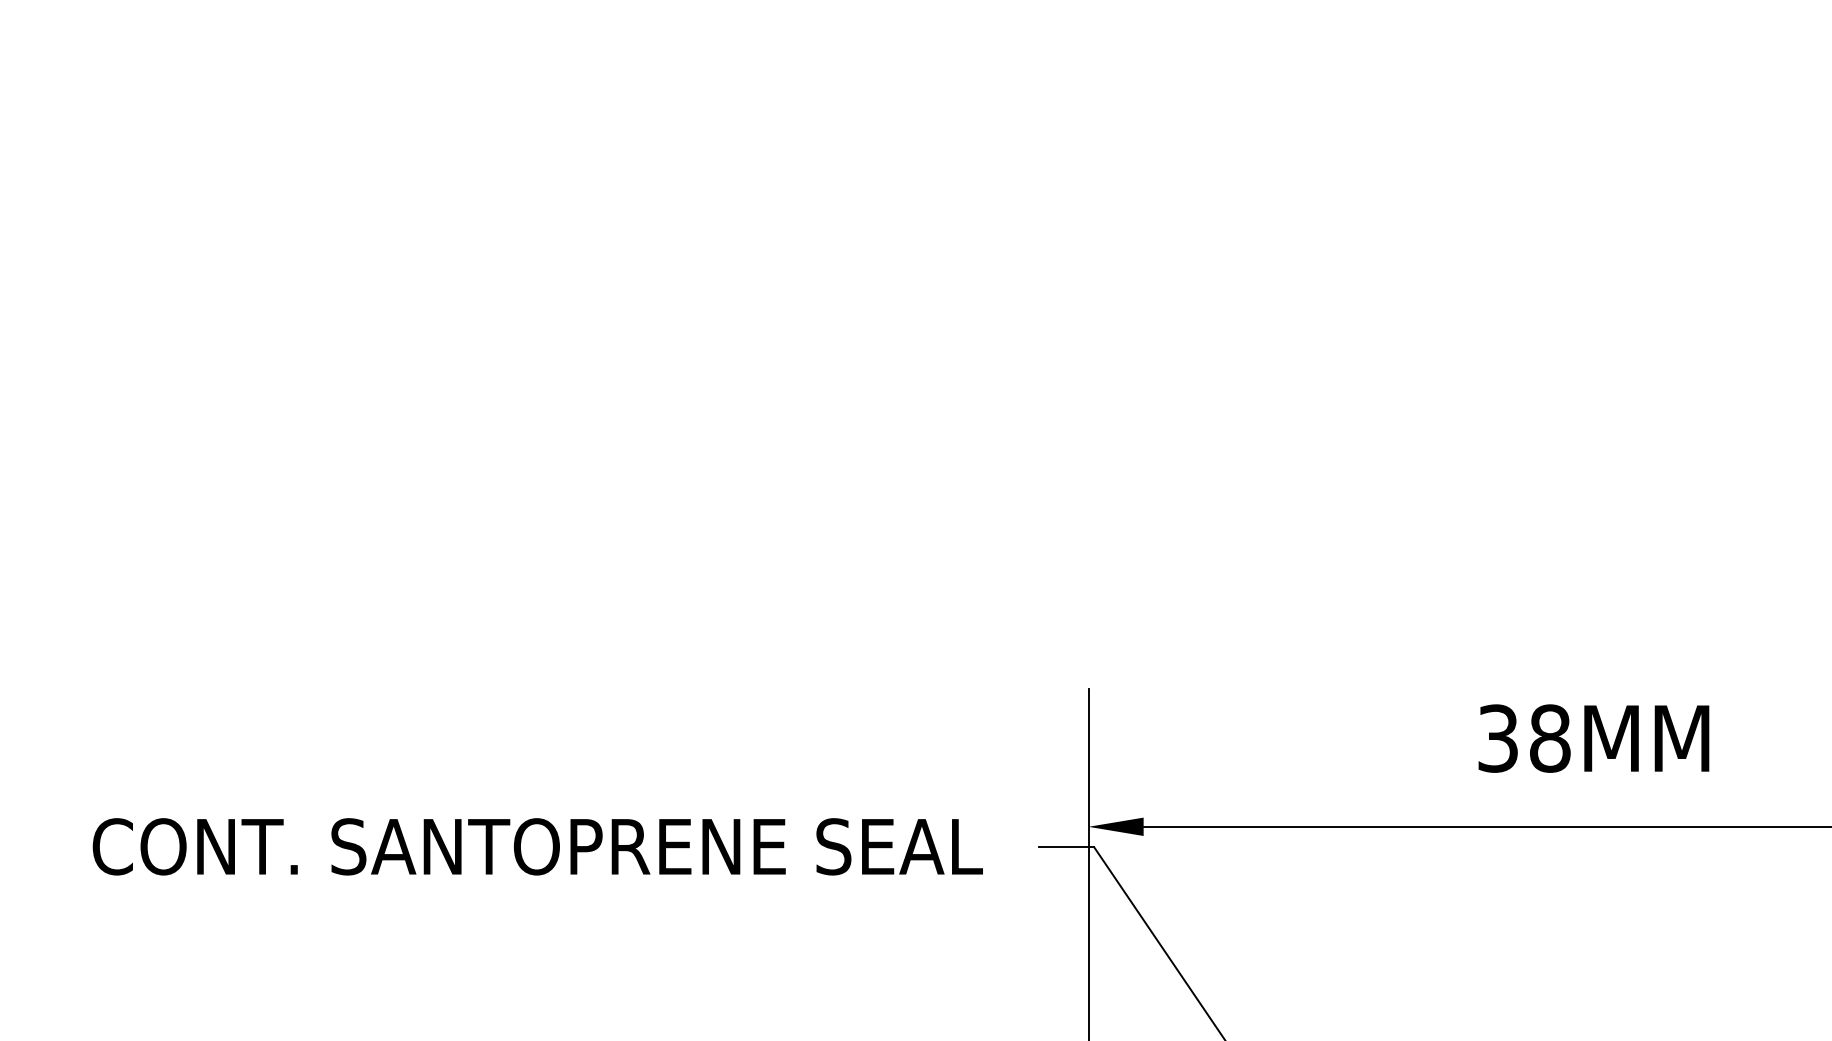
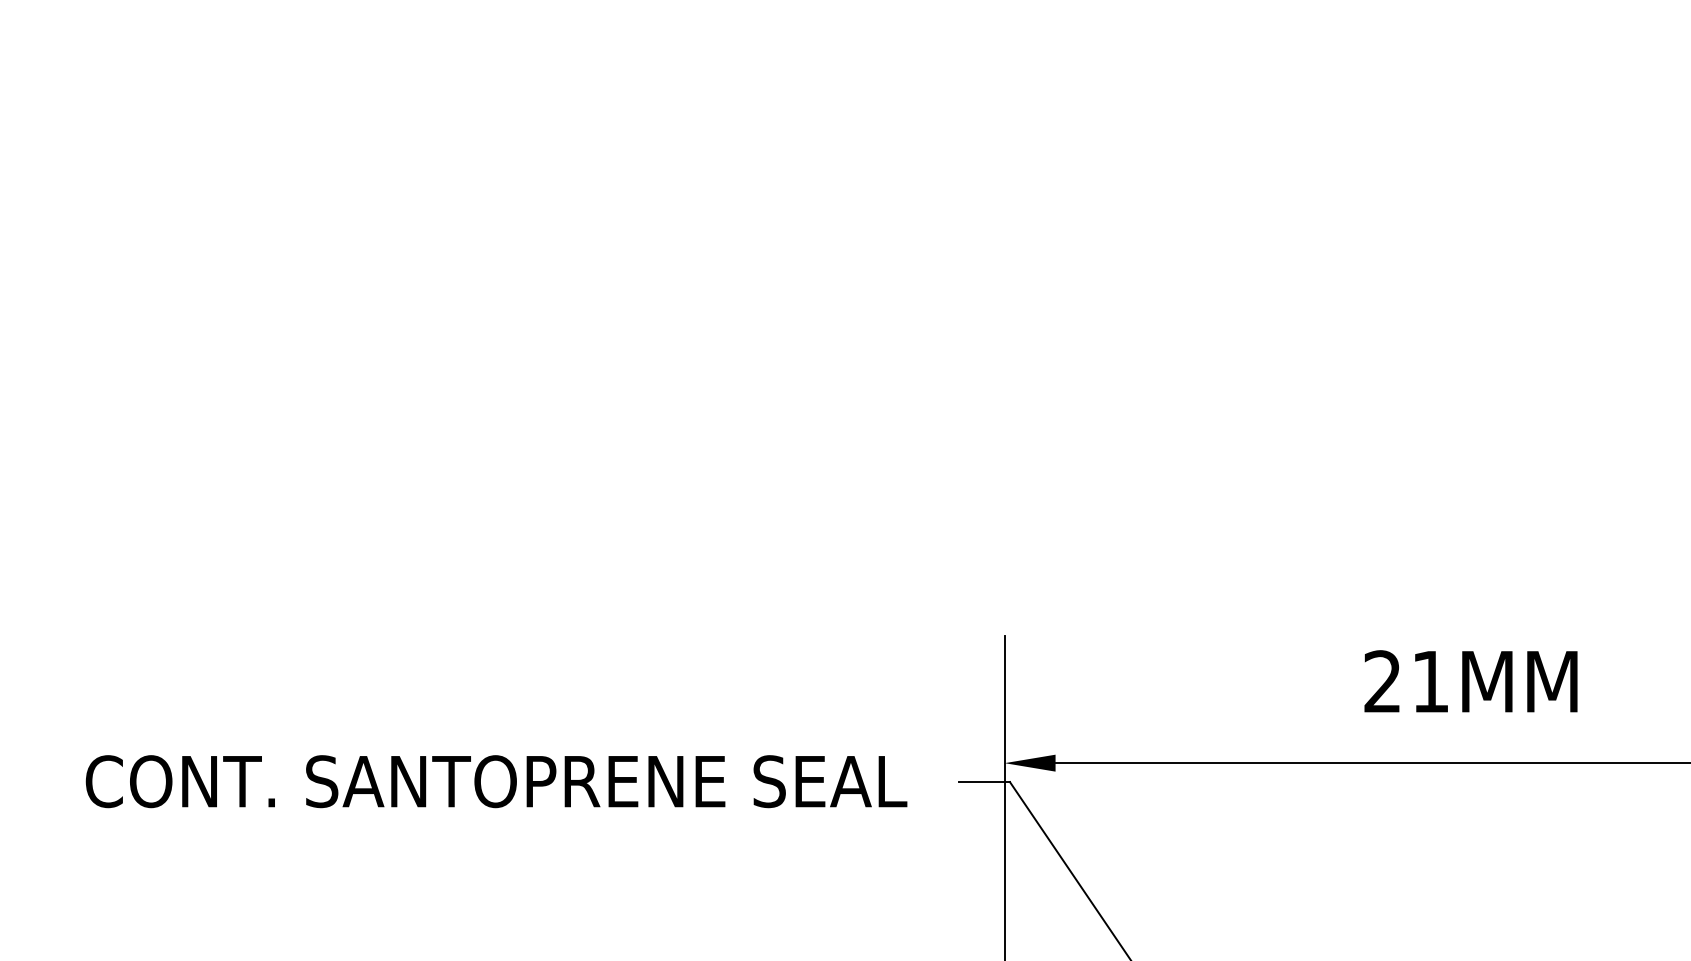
text: (1524, 738) -> (1407, 681), 38MM -> 21MM

